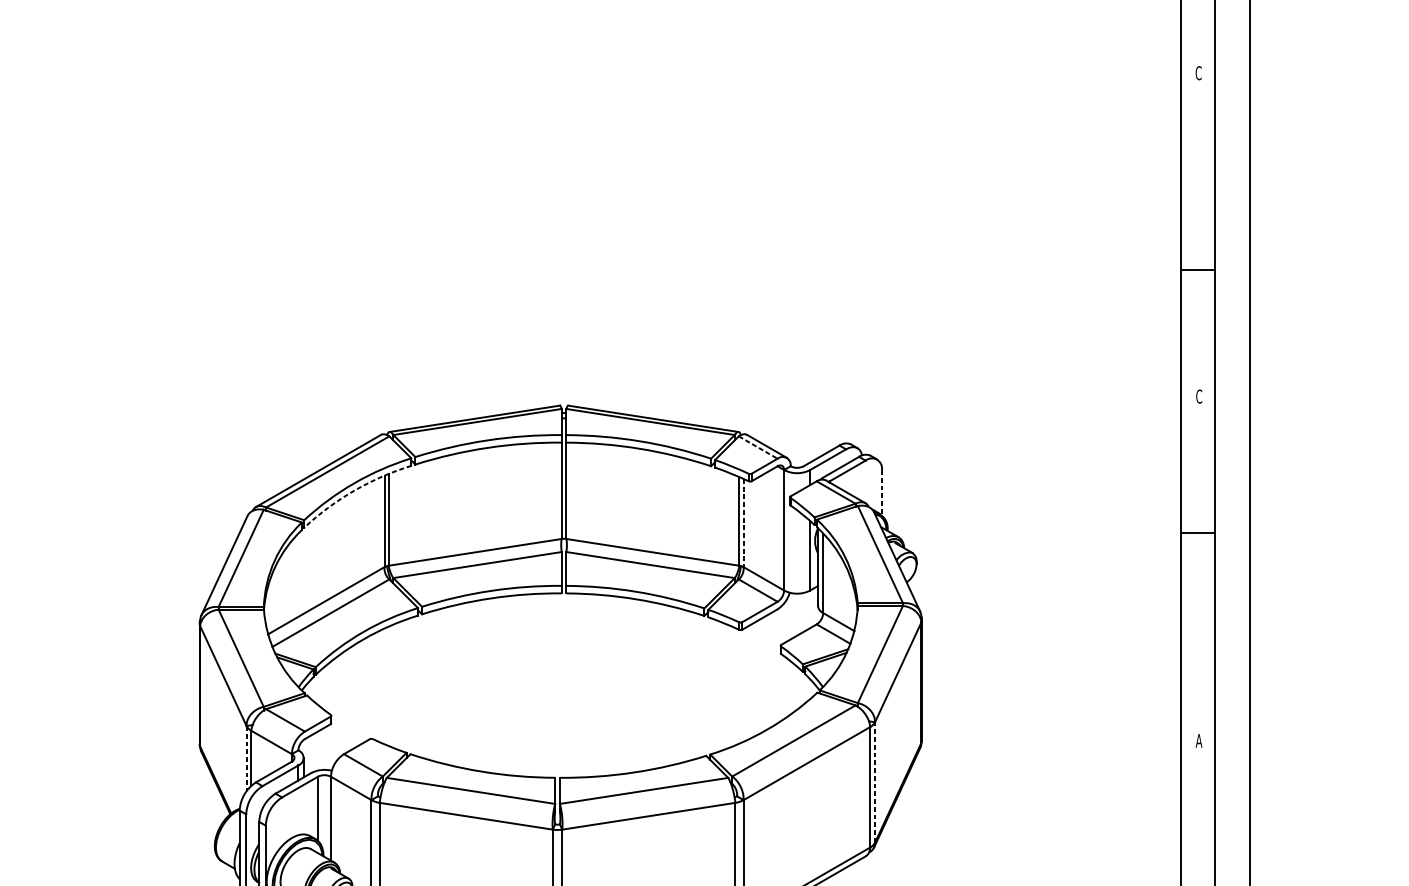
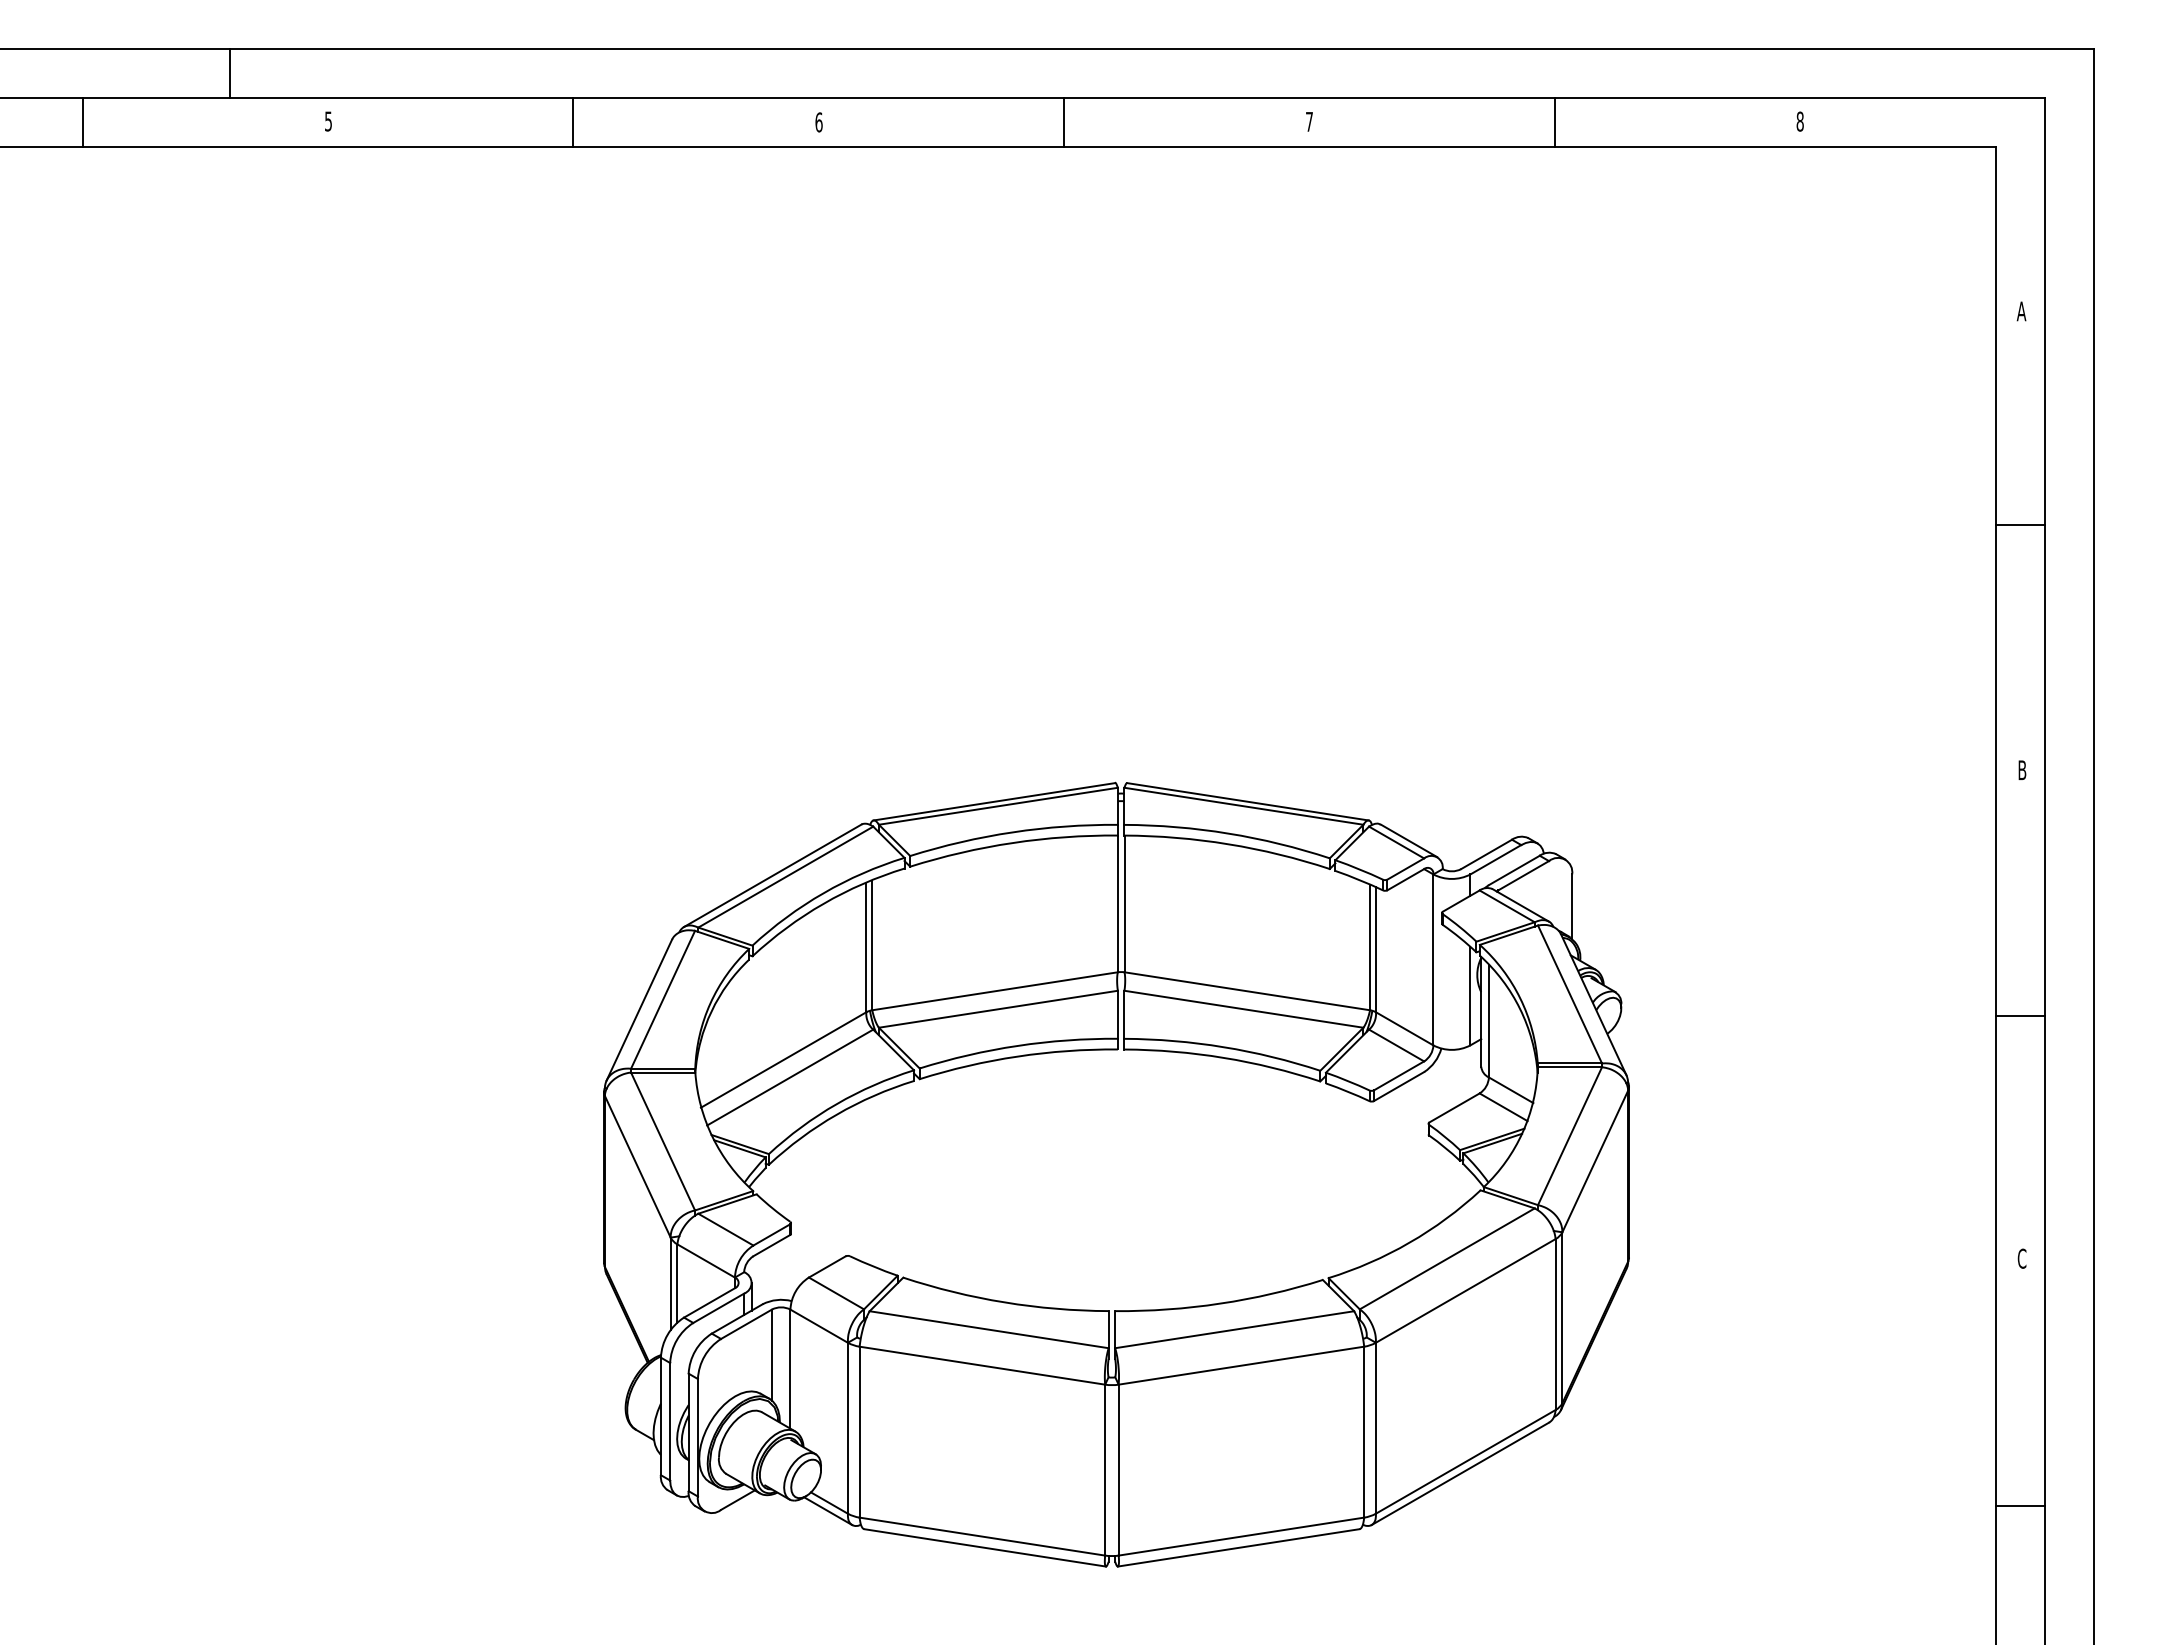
text: (1198, 73) -> (2021, 311), C -> A
line: (1197, 270) -> (2020, 525), moved
text: (1199, 396) -> (2022, 770), C -> B
line: (758, 447) -> (1396, 842), dashed -> solid
arc: (354, 490) -> (823, 903), dashed -> solid
line: (882, 493) -> (1572, 907), dashed -> solid
line: (743, 522) -> (1375, 949), dashed -> solid
line: (1197, 532) -> (2020, 1015), moved
text: (1198, 740) -> (2021, 1258), A -> C
line: (246, 759) -> (670, 1284), dashed -> solid
line: (875, 782) -> (1562, 1317), dashed -> solid

